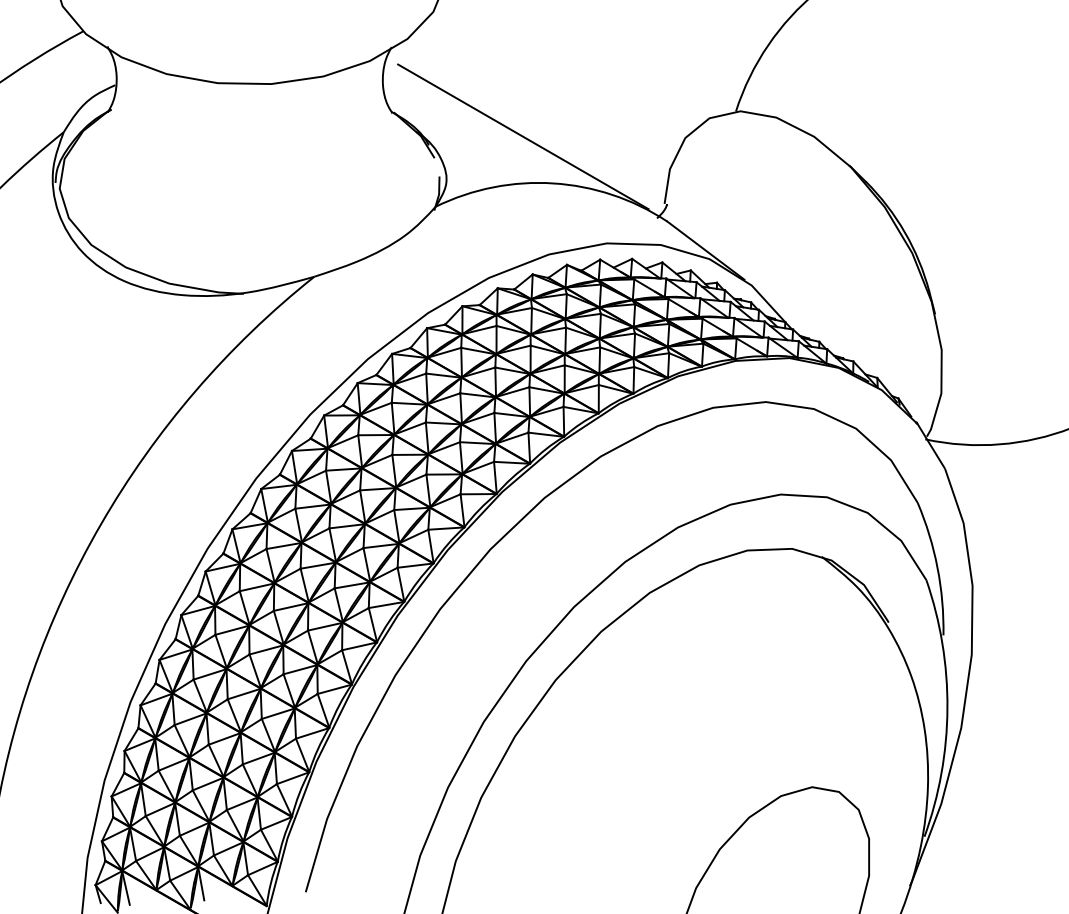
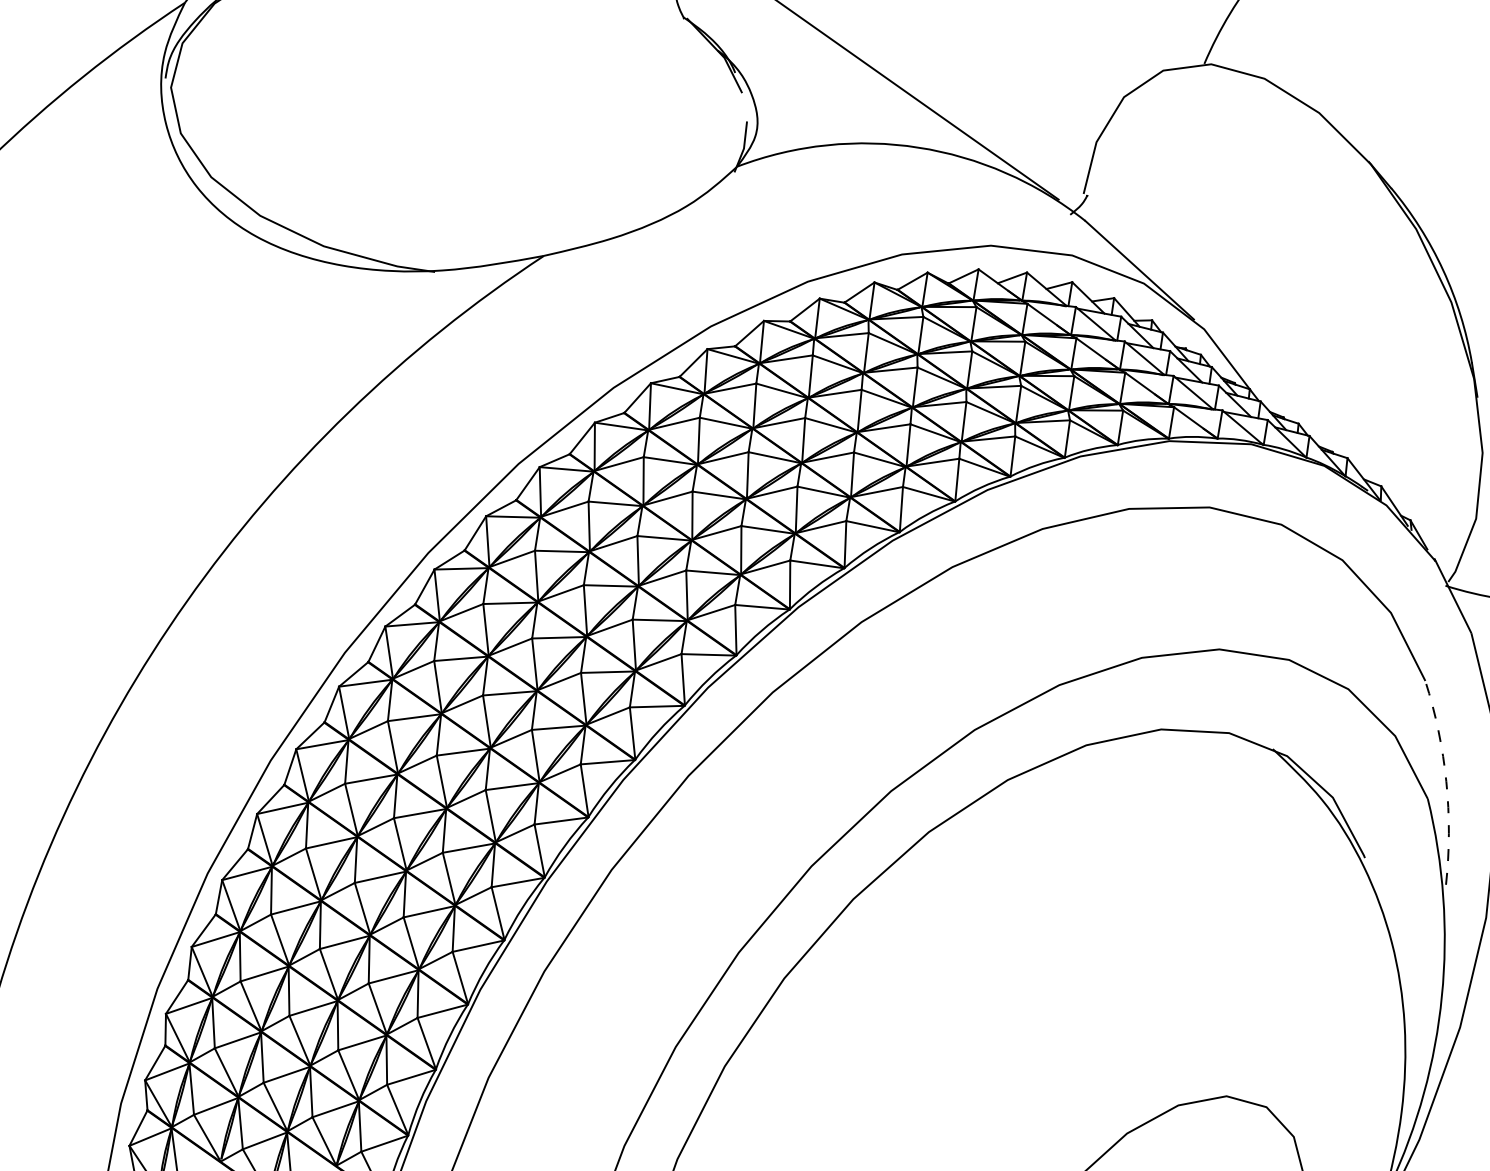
arc: (937, 567) -> (1446, 781), solid -> dashed

